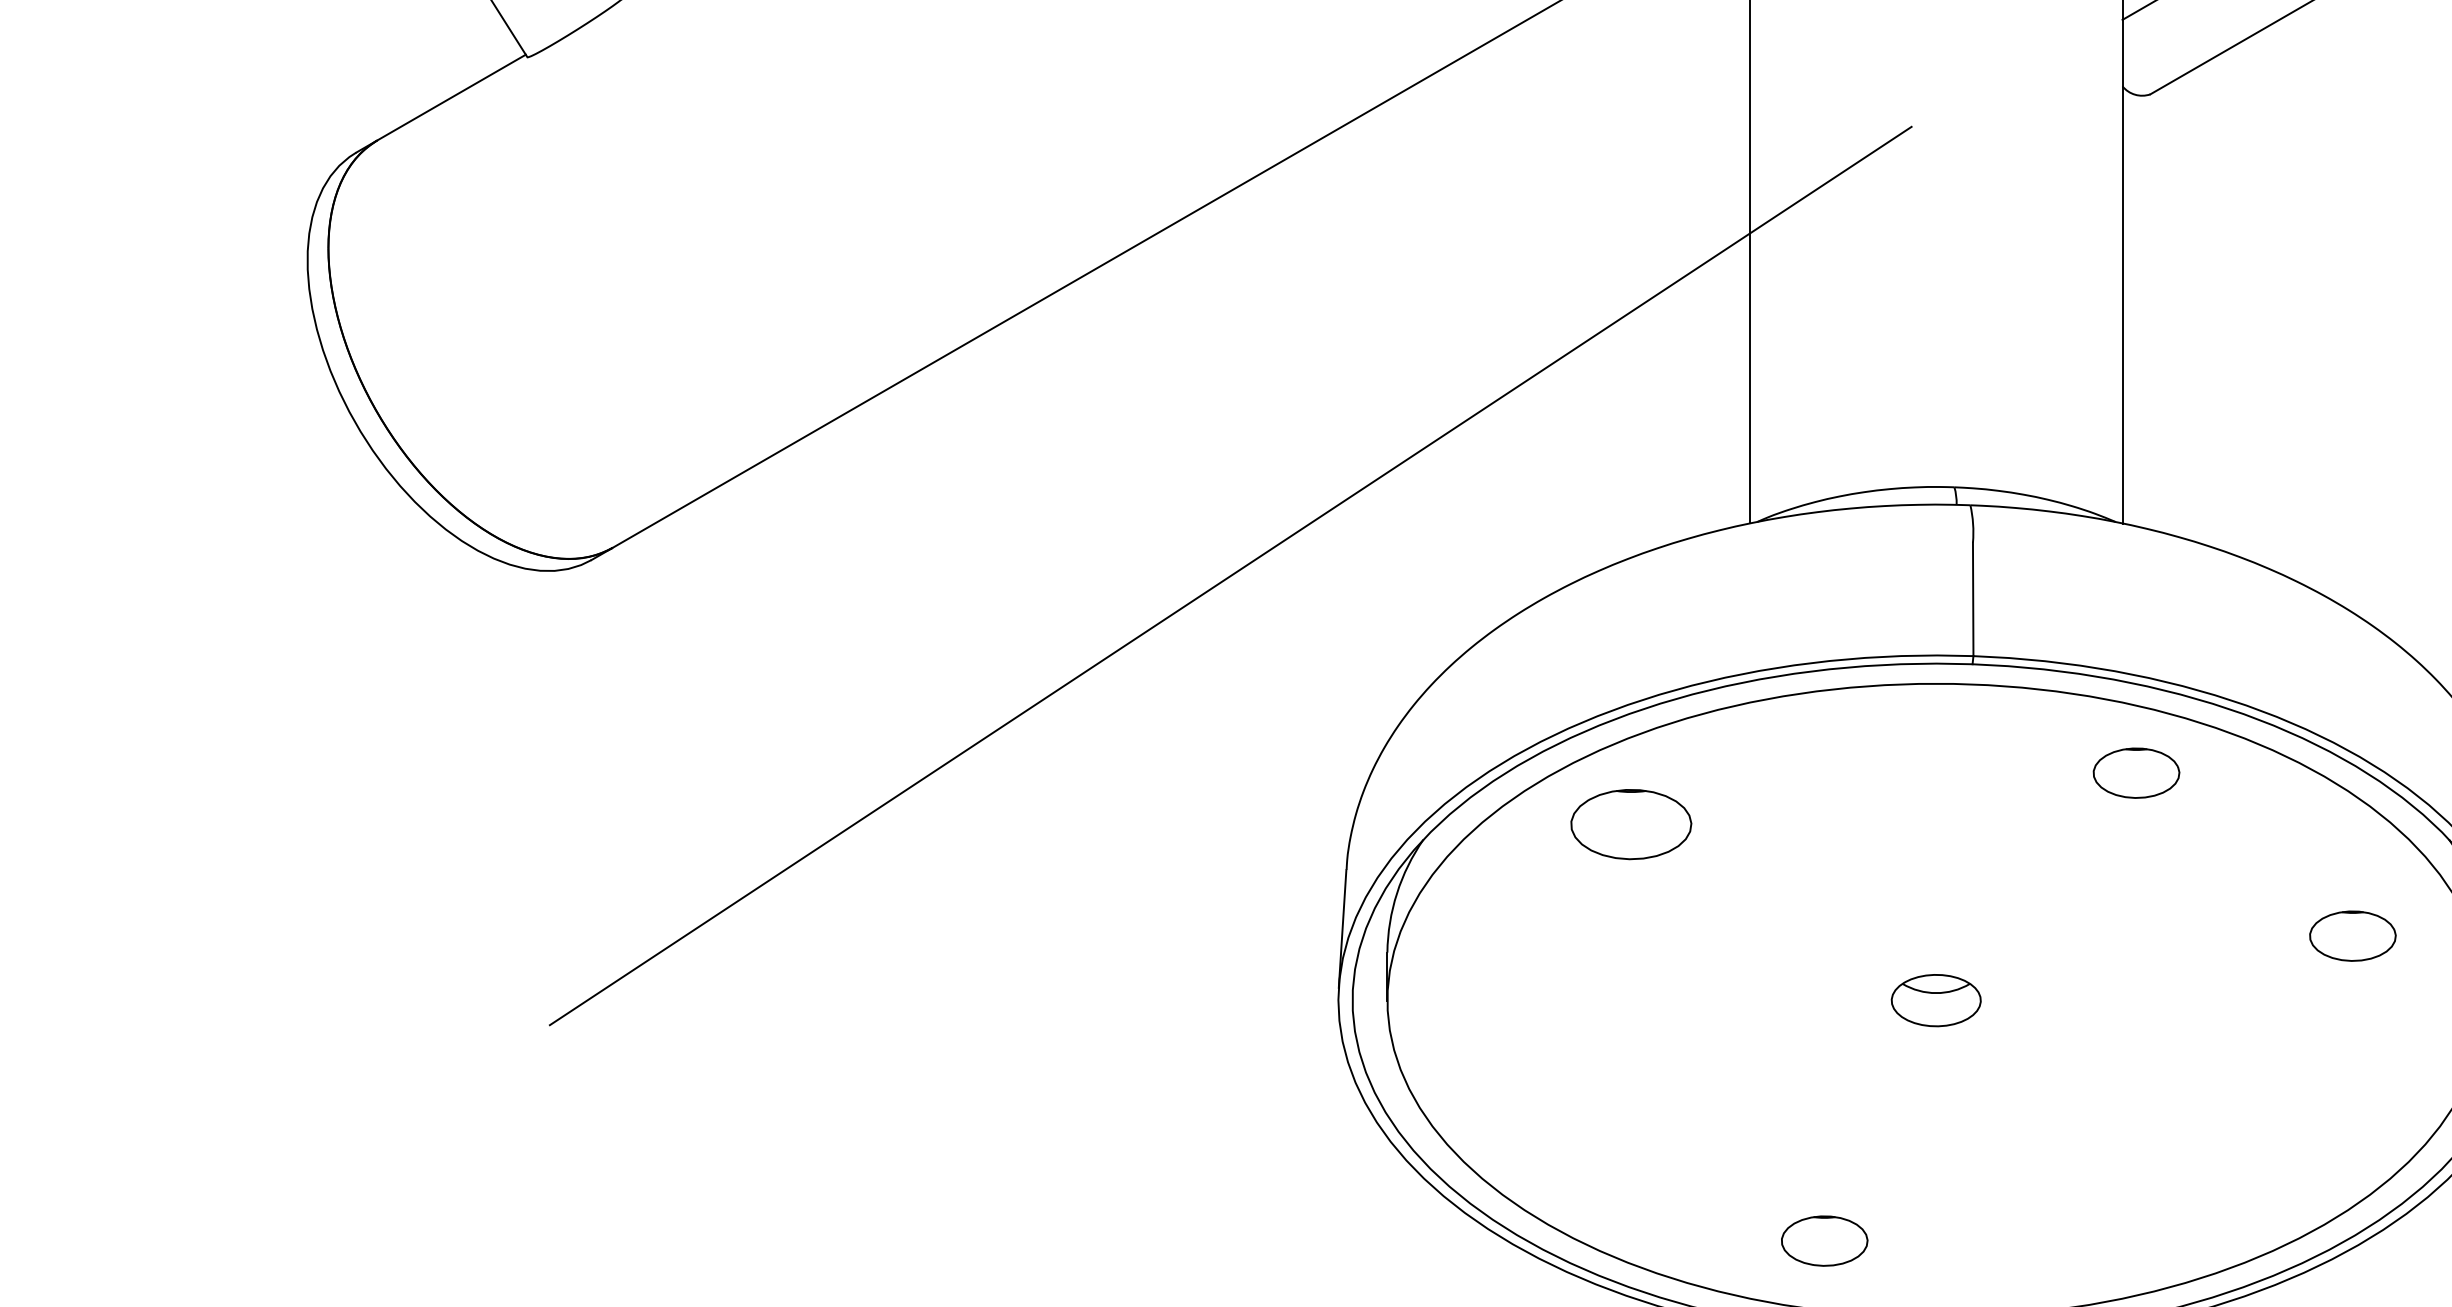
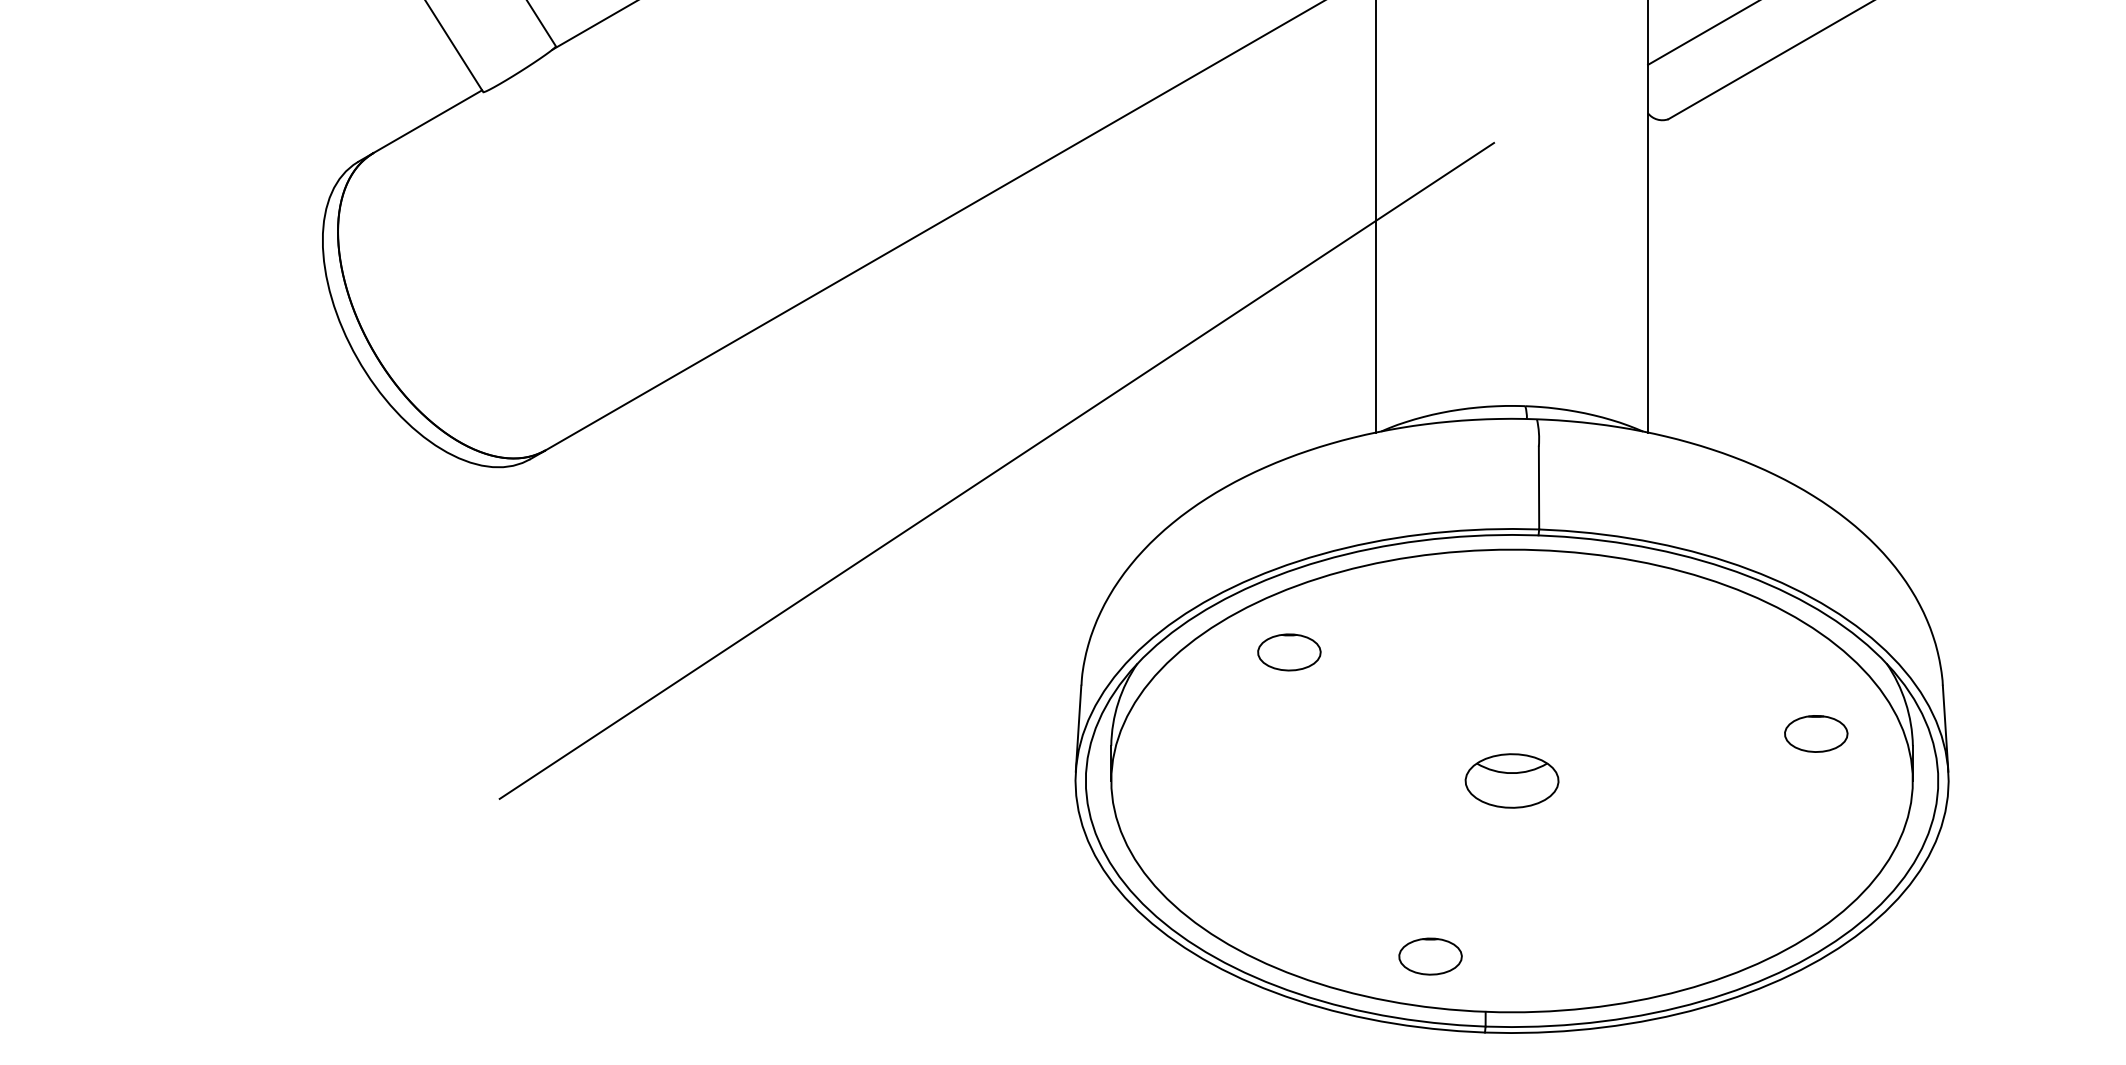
part: (2136, 772) -> (1658, 614), removed
part: (1631, 824) -> (1289, 652), size x0.71
part: (1935, 999) -> (1511, 780), size x1.43

